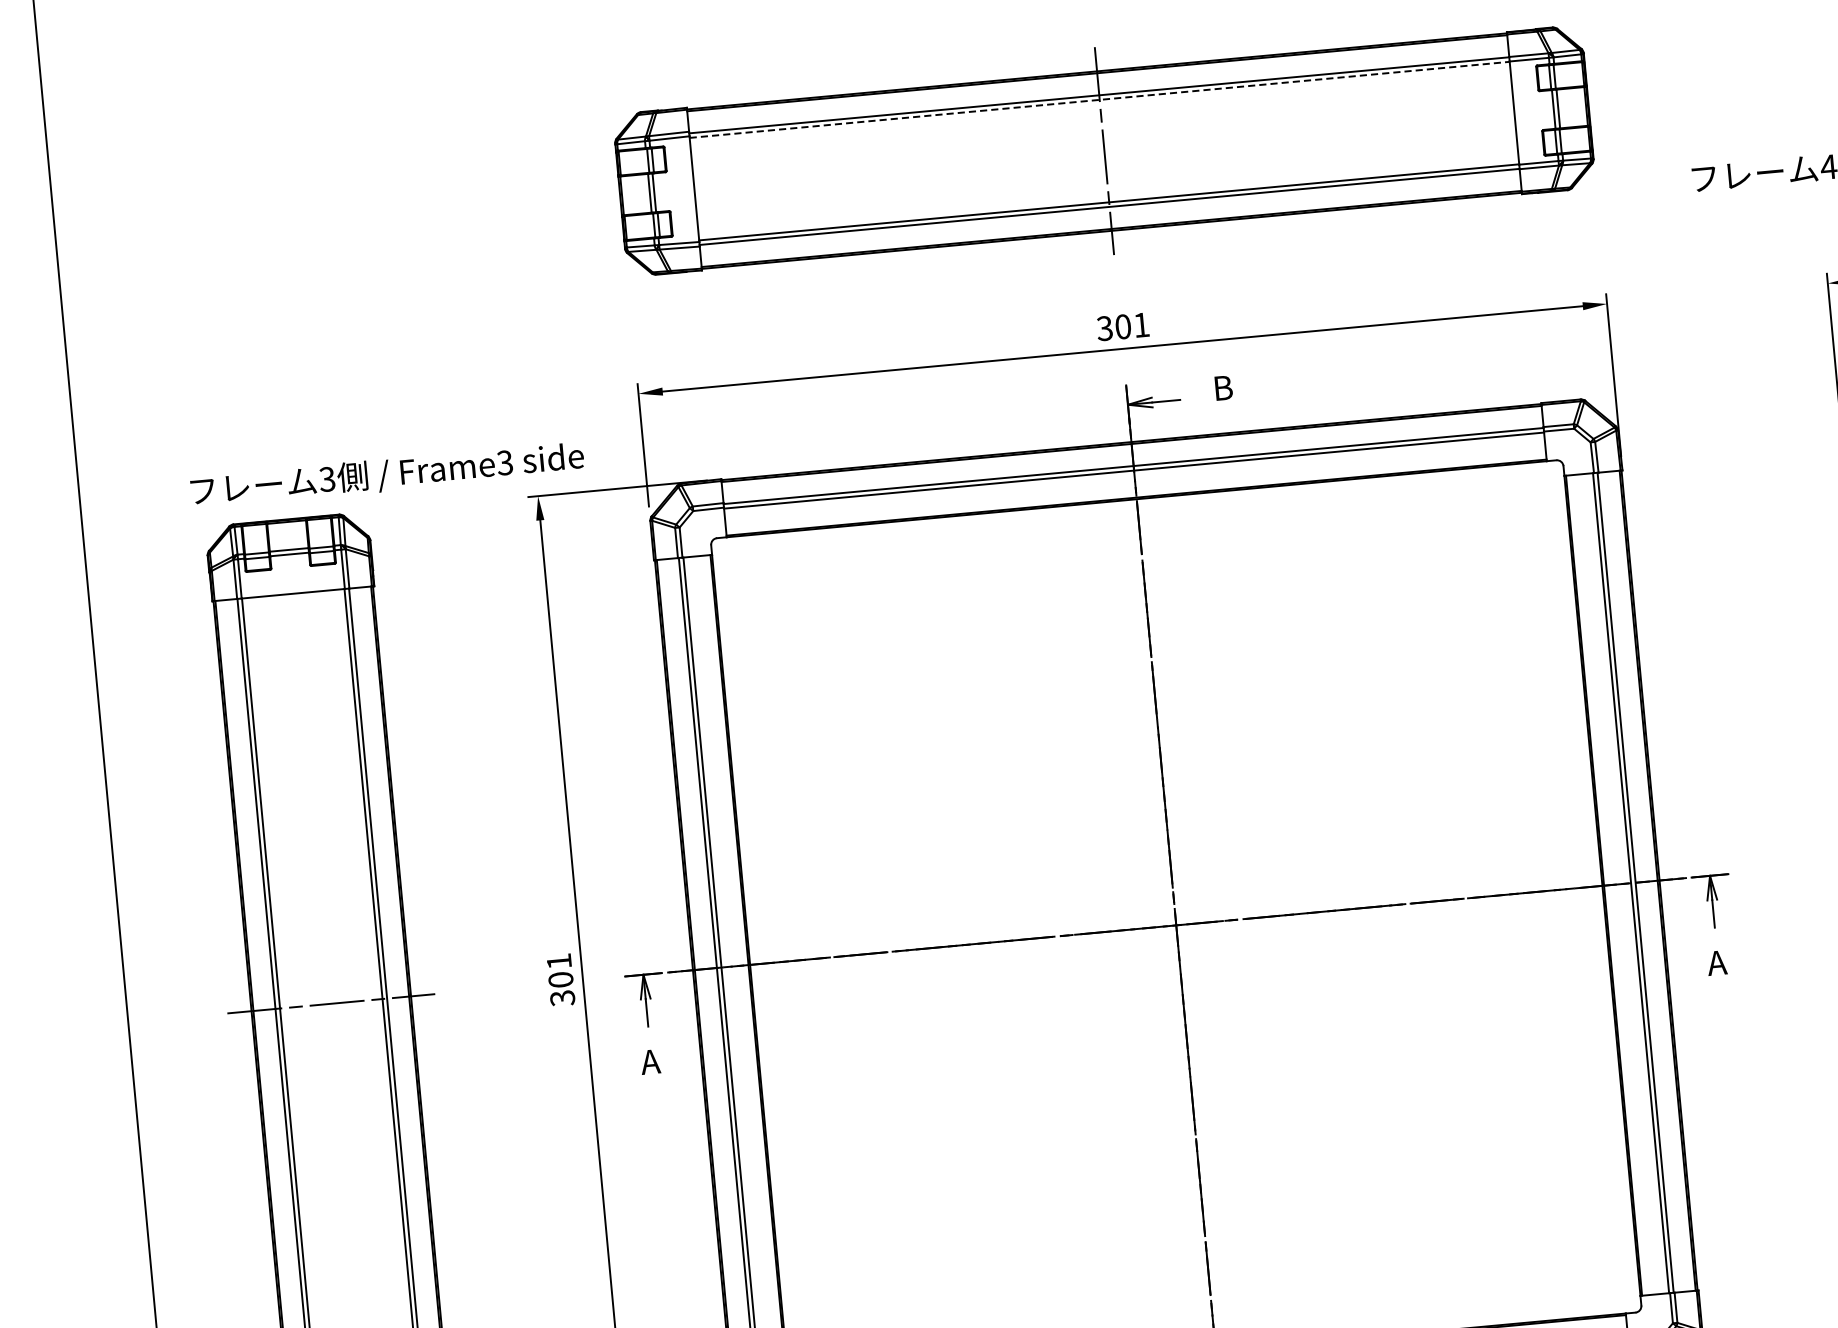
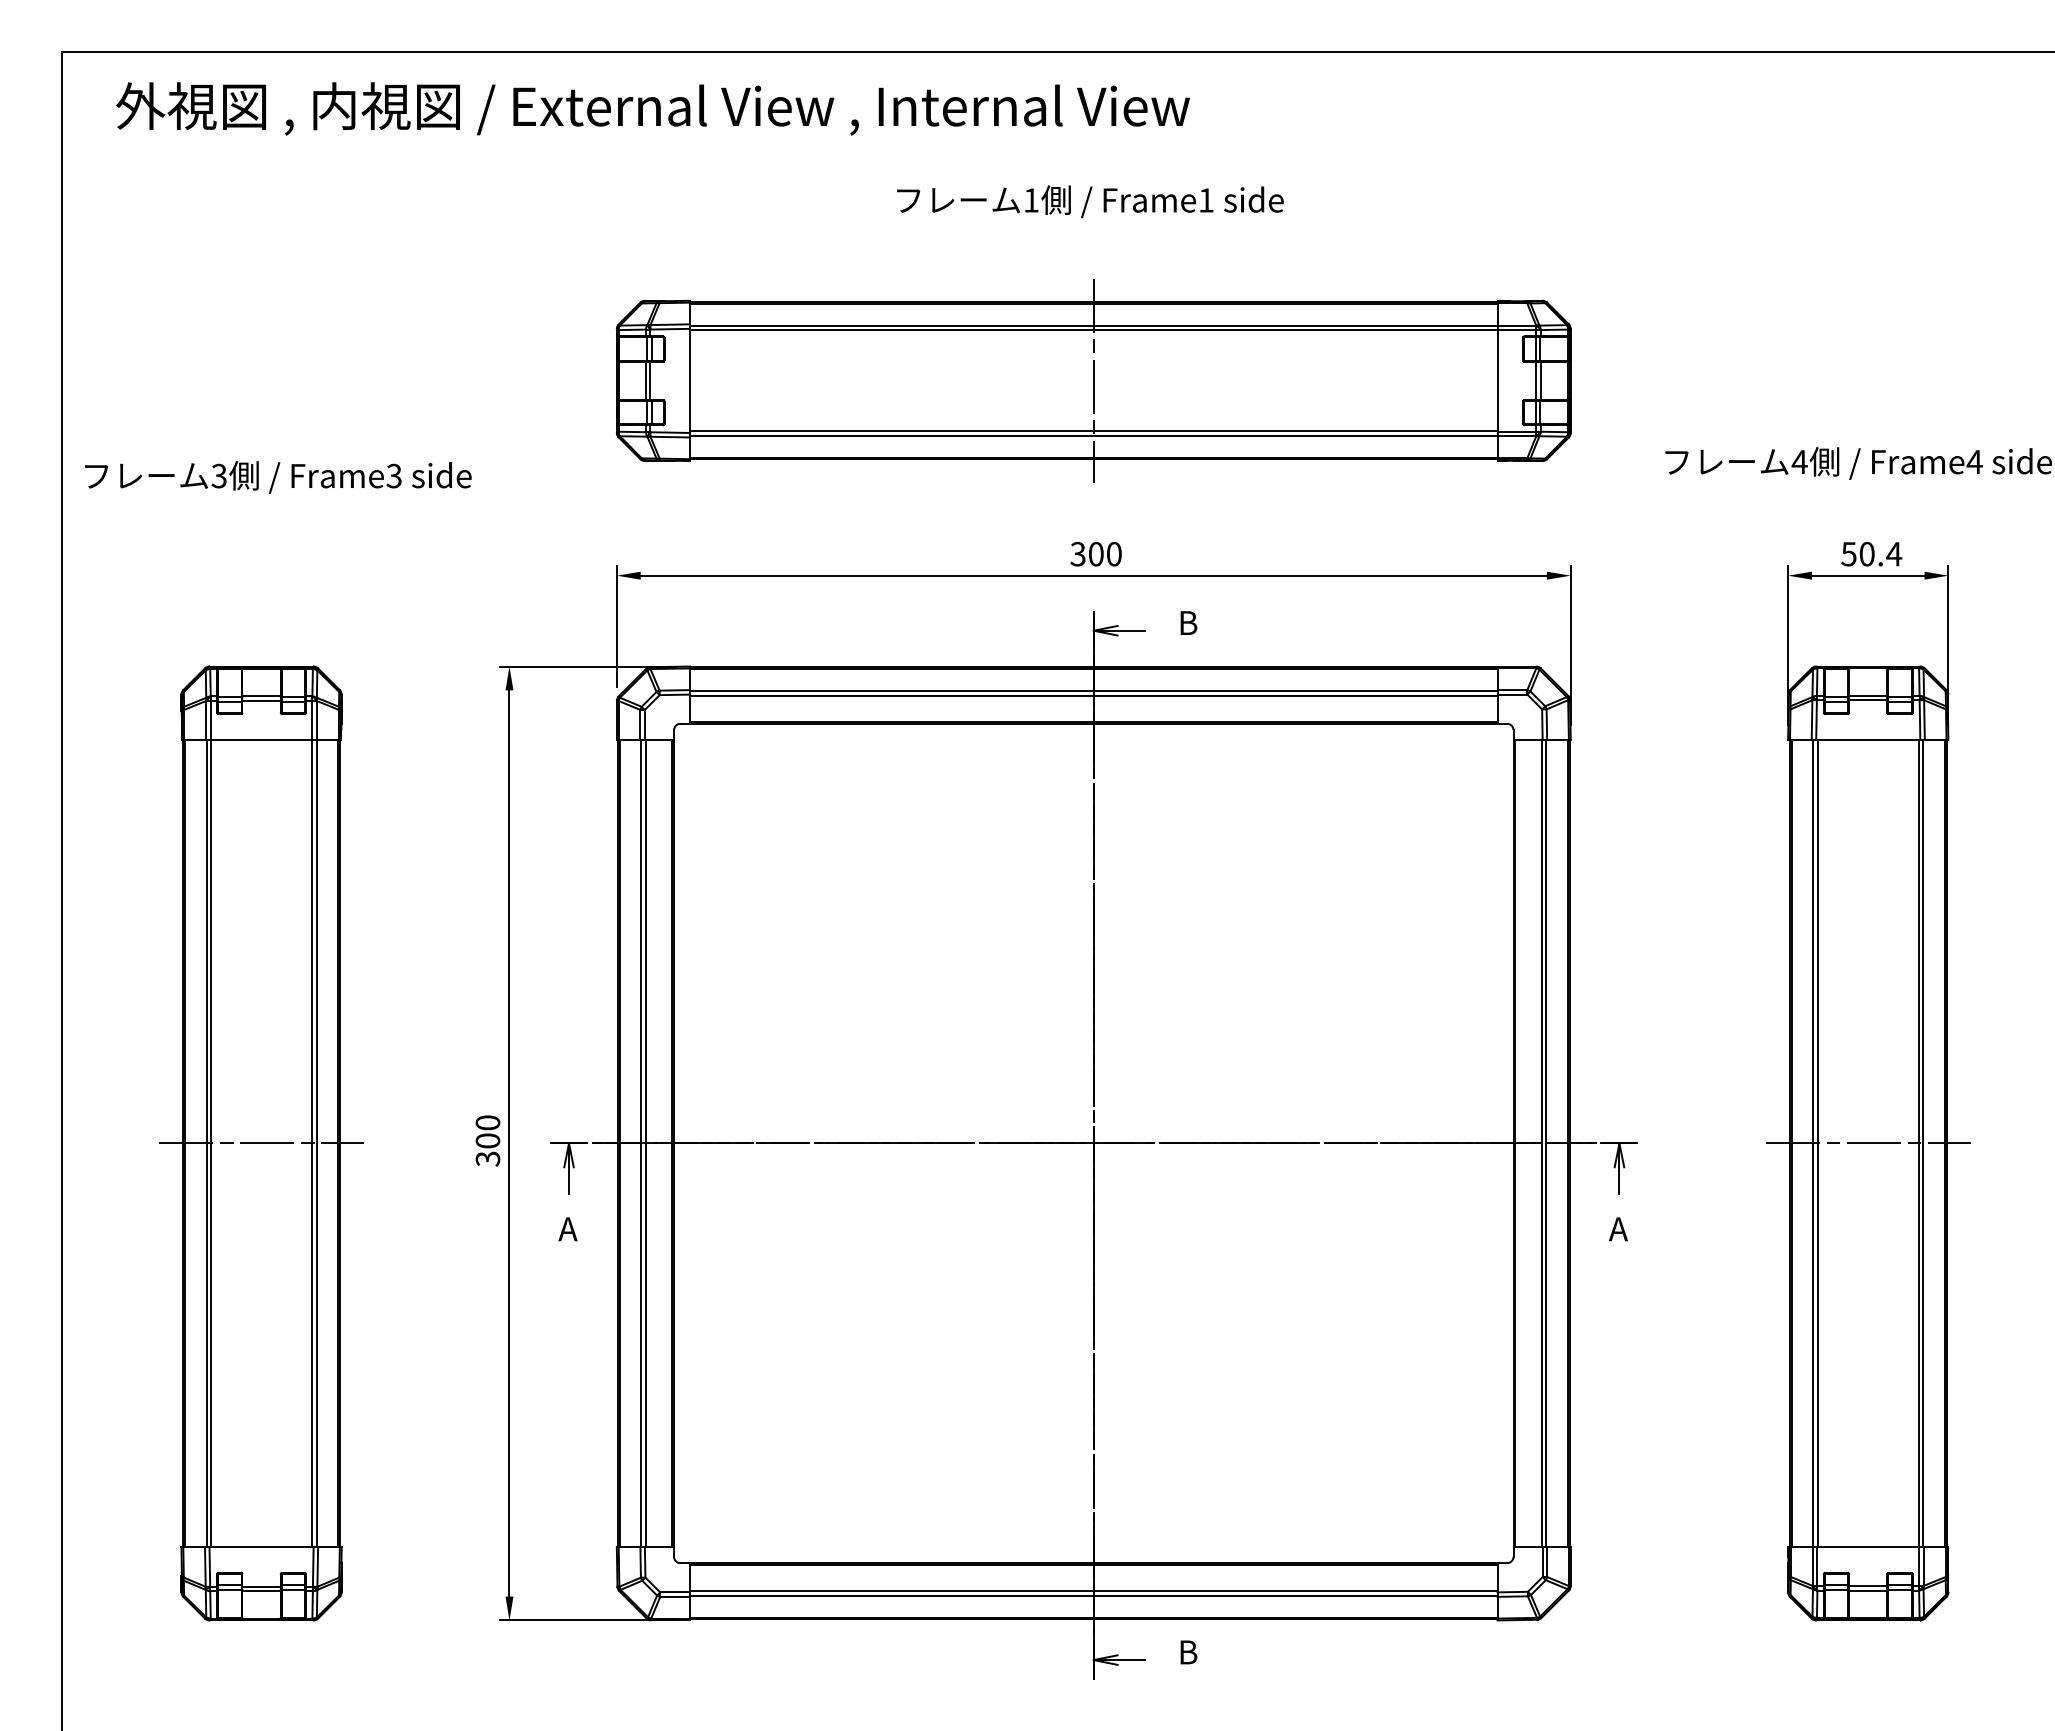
line: (1099, 99) -> (1093, 330), dashed -> solid
text: (1141, 324) -> (1114, 553), 301 -> 300
text: (387, 475) -> (278, 477), moved
text: (558, 961) -> (487, 1122), 301 -> 300

